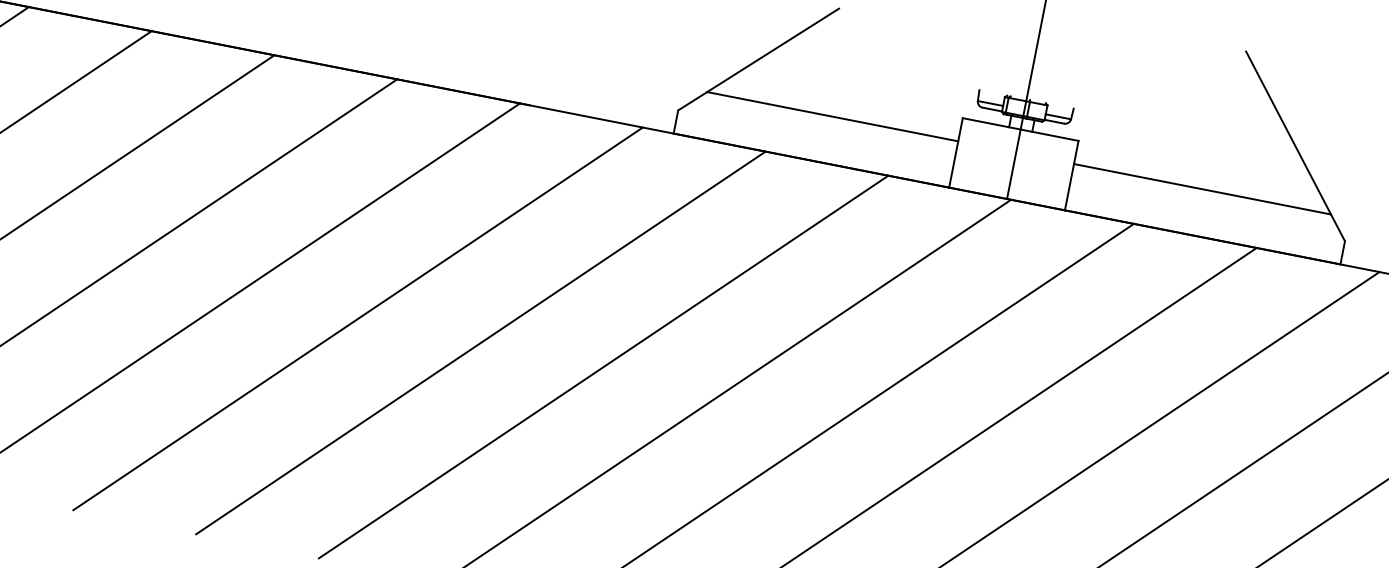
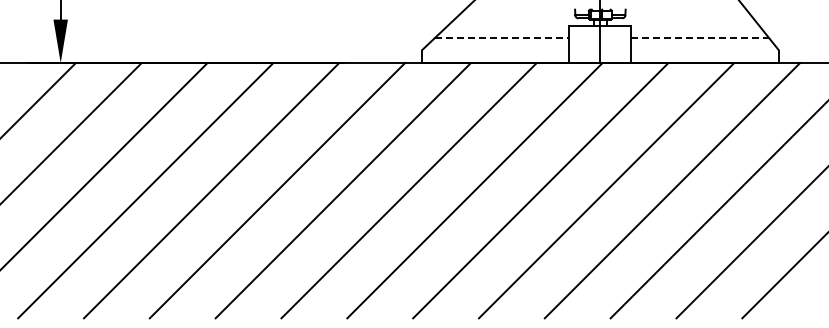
line: (833, 117) -> (502, 38), solid -> dashed
line: (1202, 189) -> (700, 38), solid -> dashed

